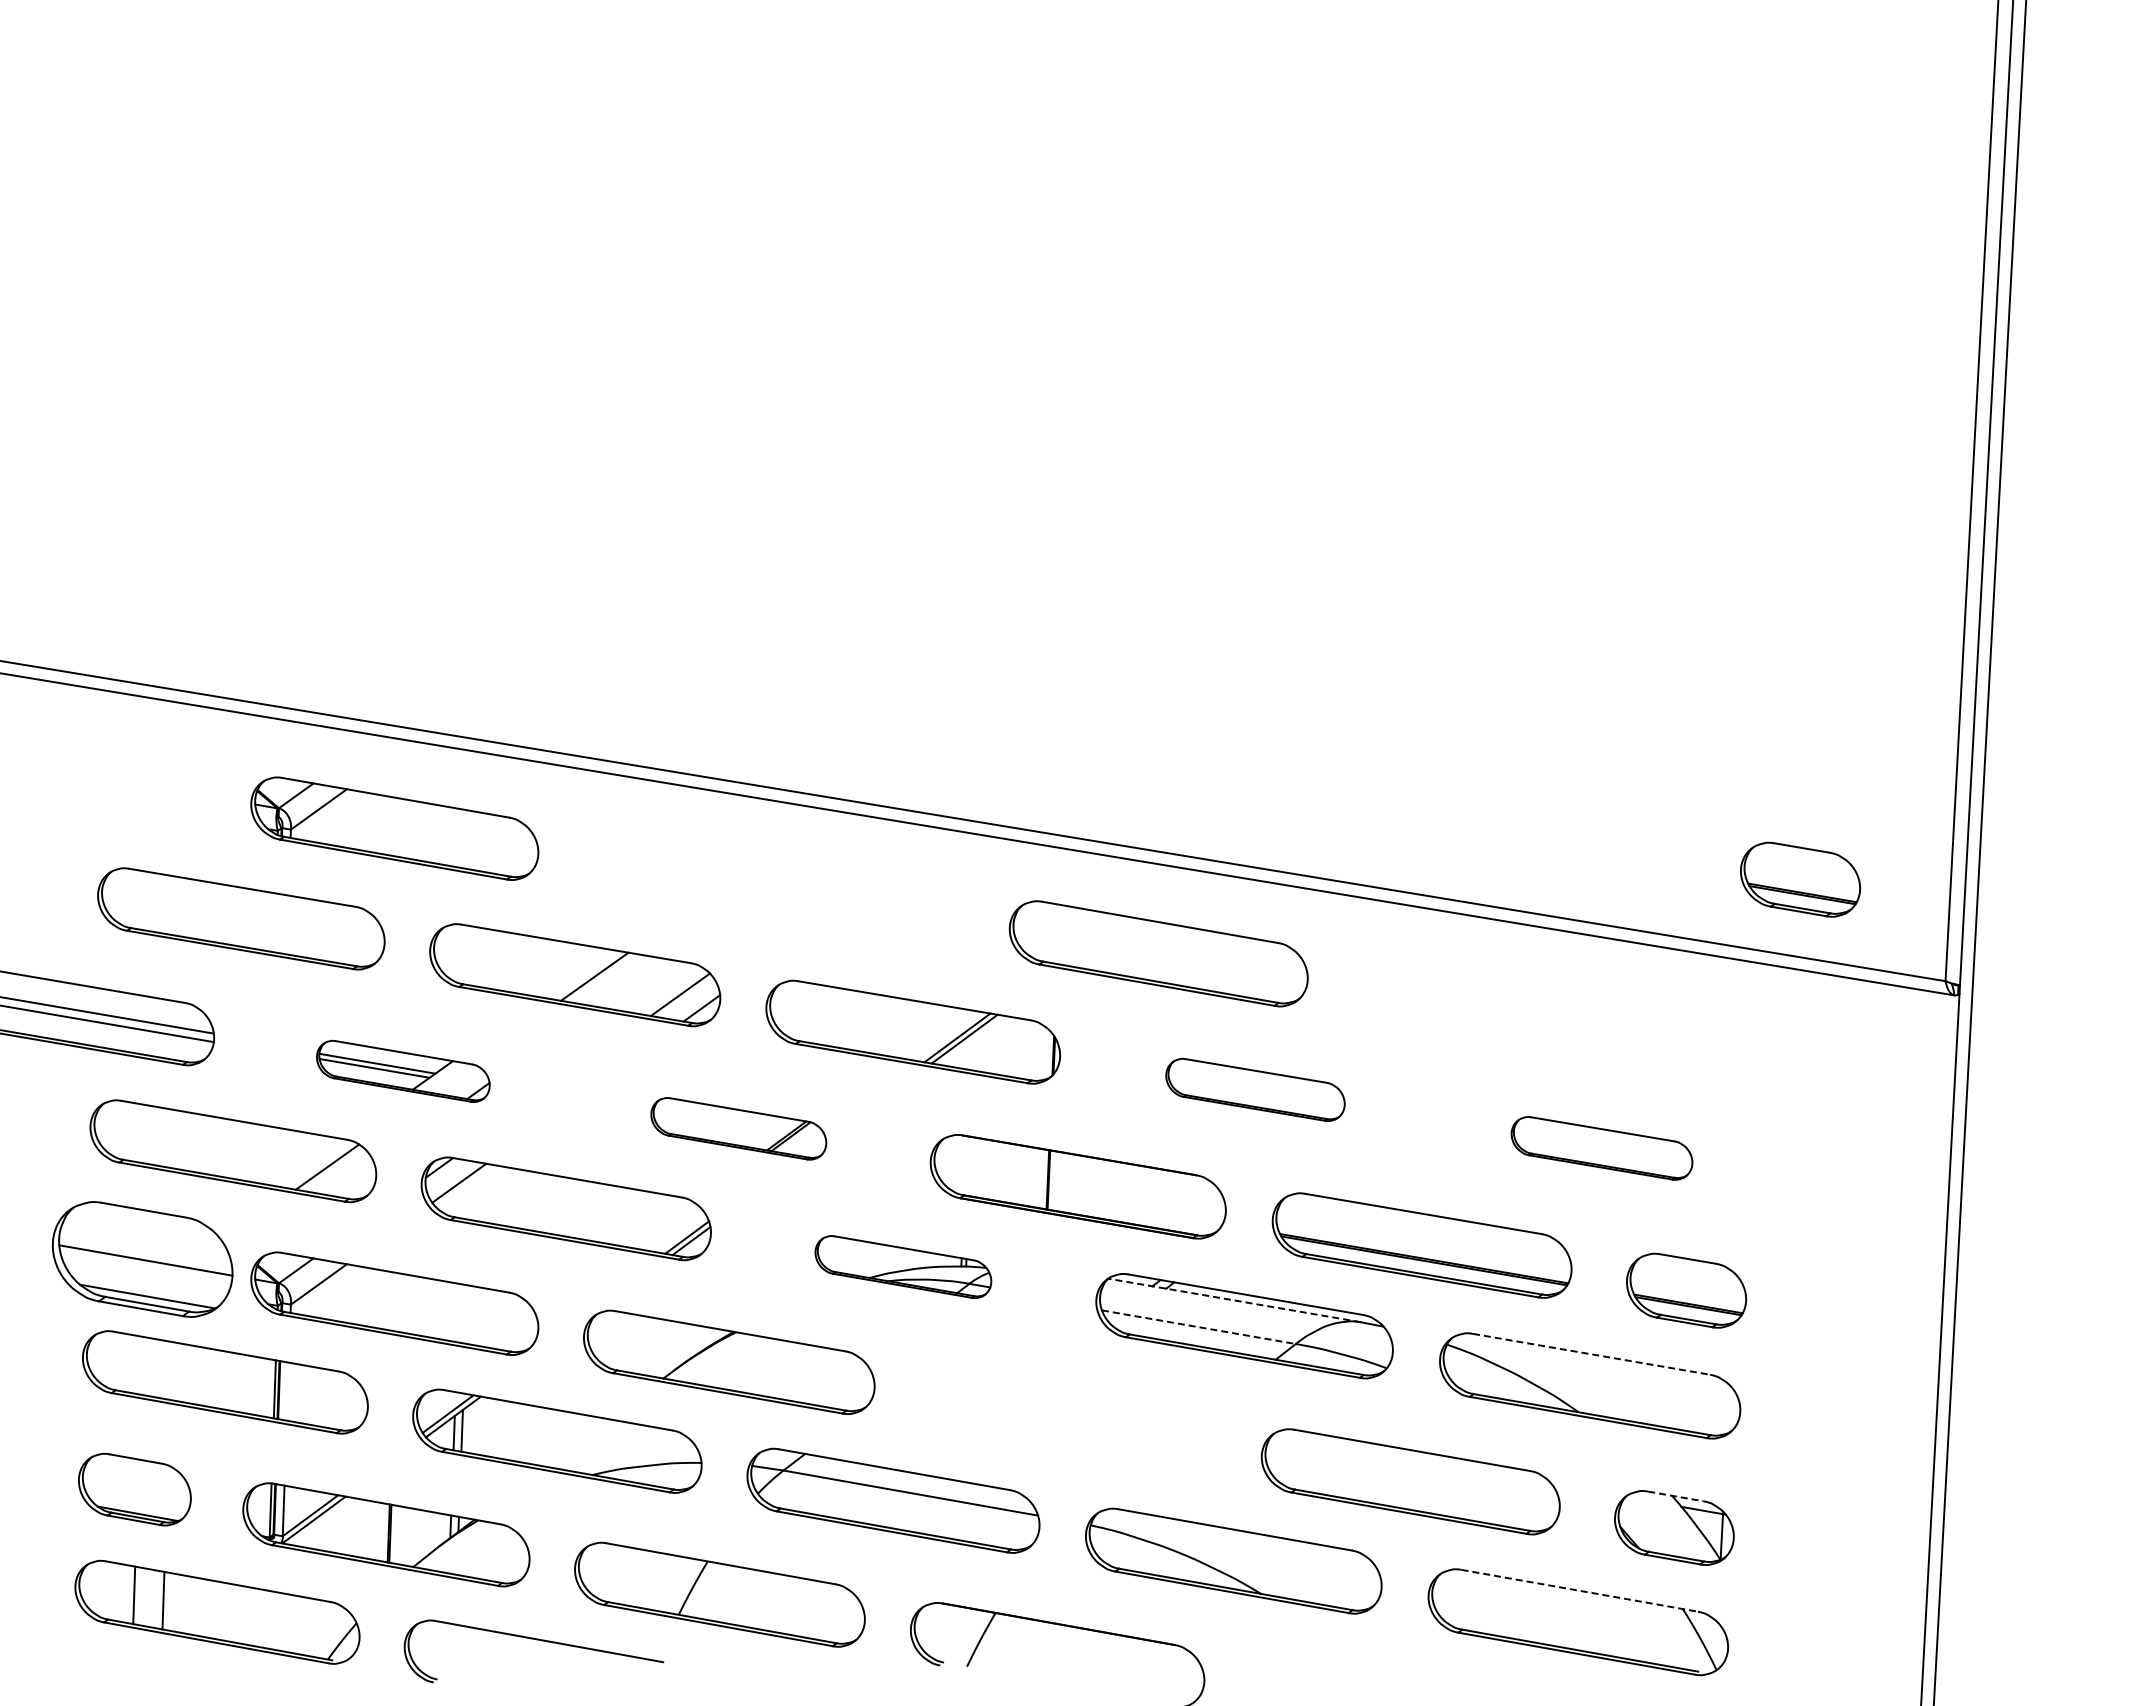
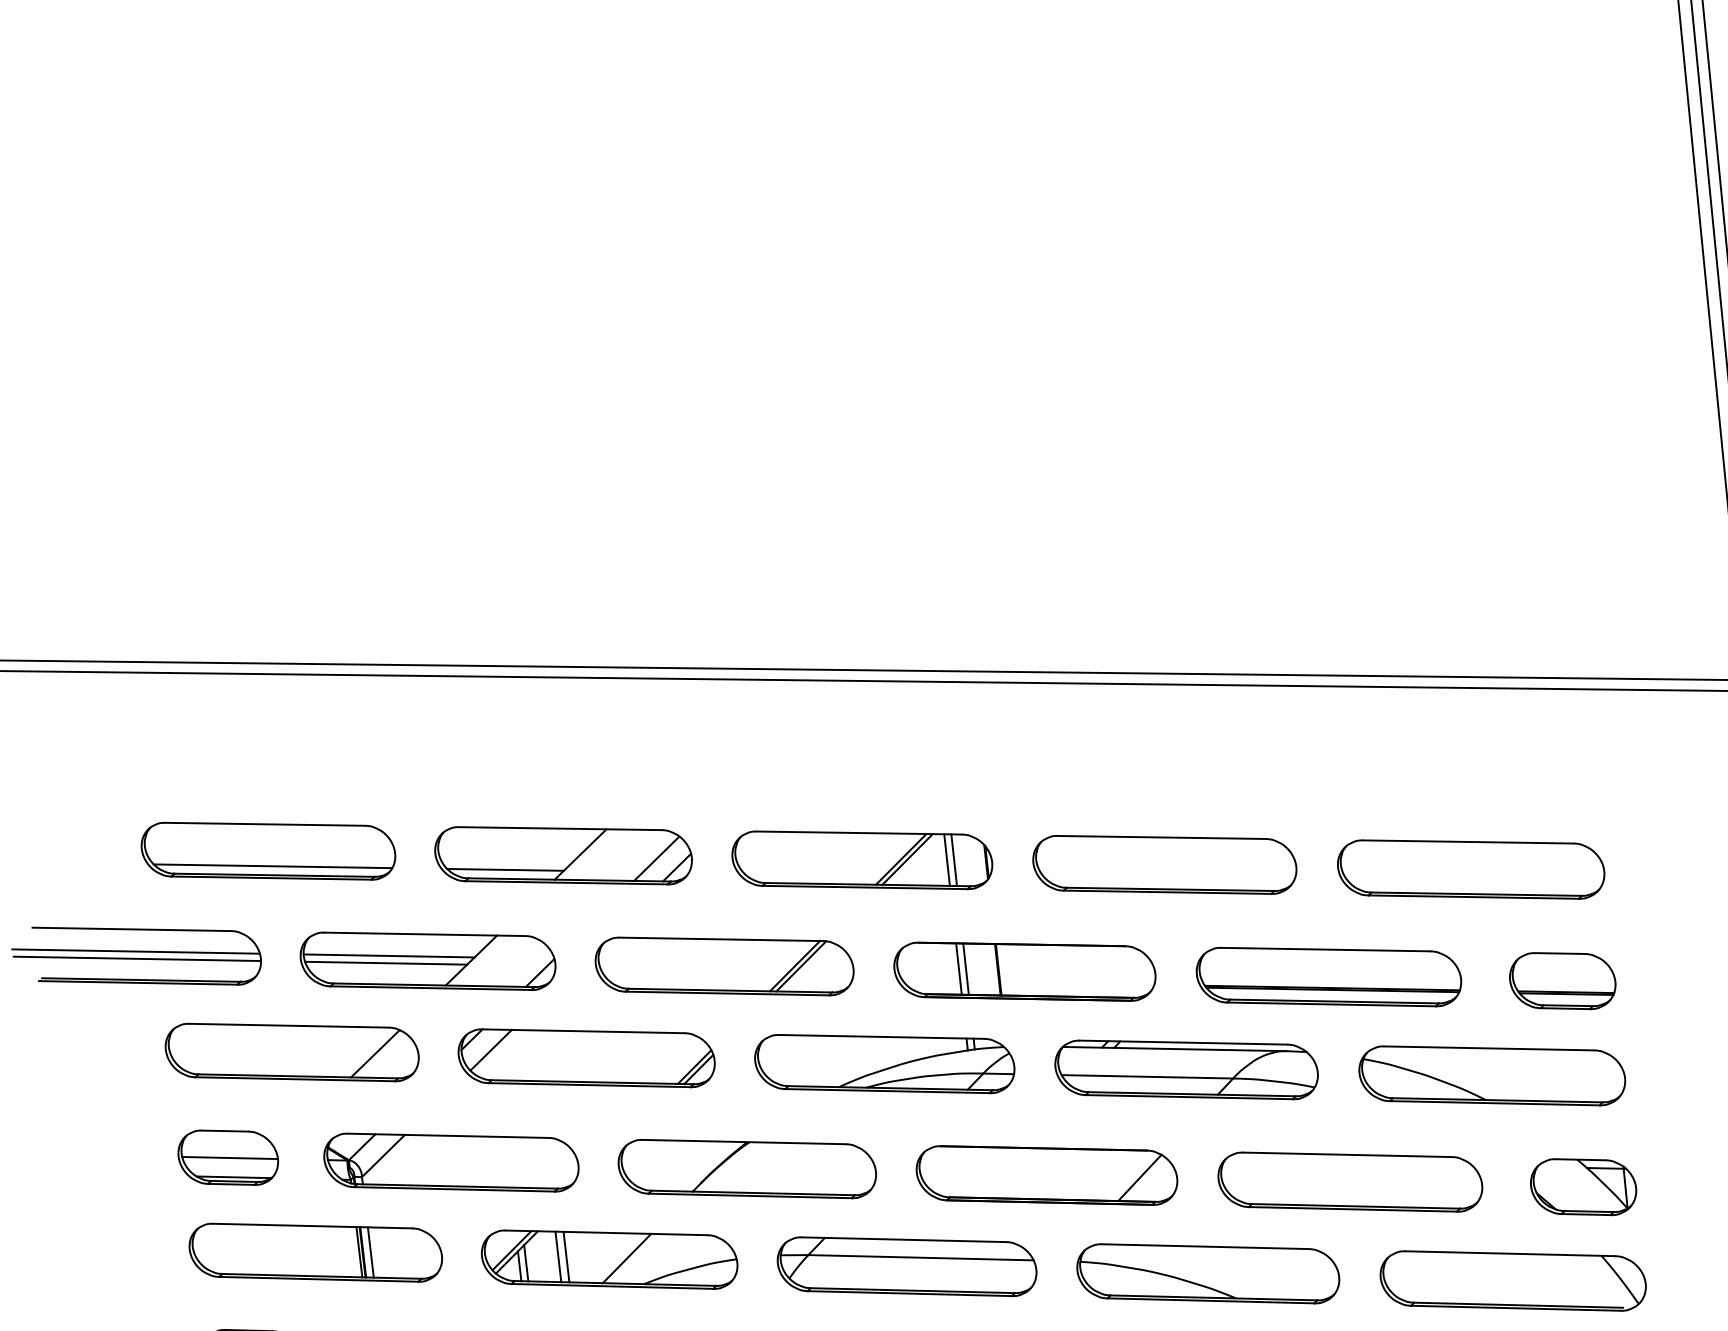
part: (394, 828) -> (388, 753), removed
part: (1800, 879) -> (1606, 611), removed
line: (243, 936) -> (272, 866), added
part: (1158, 953) -> (1063, 760), removed
line: (506, 981) -> (505, 870), added
line: (1009, 1046) -> (947, 859), added
line: (1017, 1047) -> (954, 859), added
part: (403, 1071) -> (428, 961), size x1.67
part: (1255, 1089) -> (1164, 864), size x1.67
part: (738, 1128) -> (724, 966), size x1.67
part: (1601, 1148) -> (1470, 869), size x1.67
line: (1003, 1171) -> (958, 968), added
line: (1011, 1173) -> (965, 969), added
part: (142, 1259) -> (228, 1157), size x0.62
part: (903, 1266) -> (884, 1063), size x1.67
line: (1234, 1300) -> (1174, 1049), dashed -> solid
line: (1199, 1327) -> (1147, 1076), dashed -> solid
line: (1592, 1354) -> (1490, 1048), dashed -> solid
line: (287, 1391) -> (370, 1252), added
part: (1067, 1421) -> (1046, 1175), added
line: (499, 1429) -> (558, 1257), added
line: (508, 1430) -> (566, 1256), added
line: (577, 1442) -> (627, 1258), added
line: (1676, 1496) -> (1581, 1159), dashed -> solid
line: (1580, 1590) -> (1510, 1253), dashed -> solid

